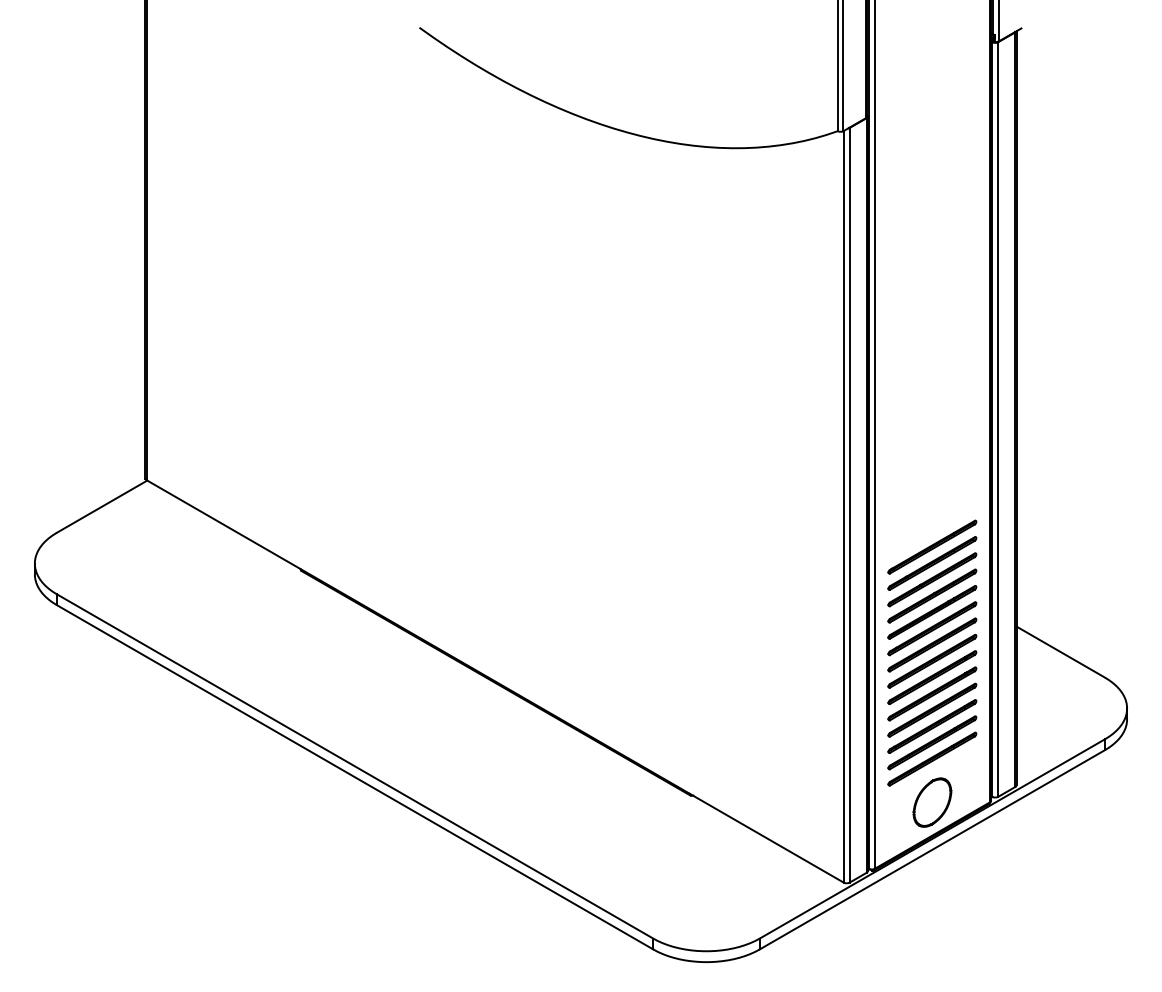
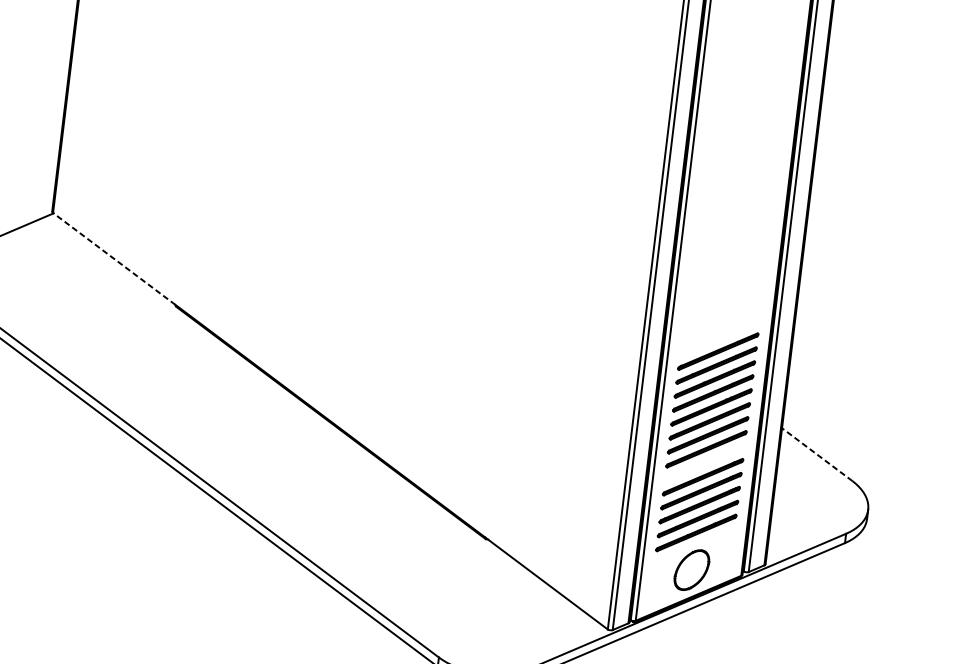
line: (223, 524) -> (114, 258), solid -> dashed
line: (1060, 651) -> (817, 454), solid -> dashed
part: (932, 677) -> (704, 463), removed

